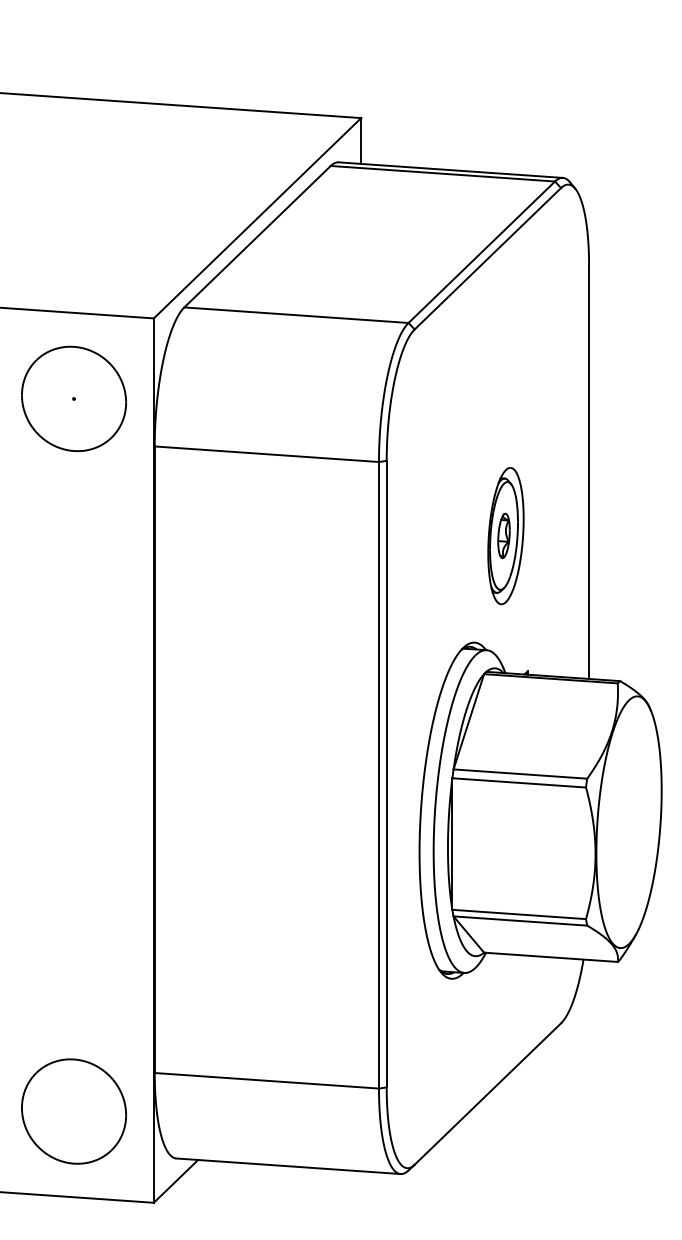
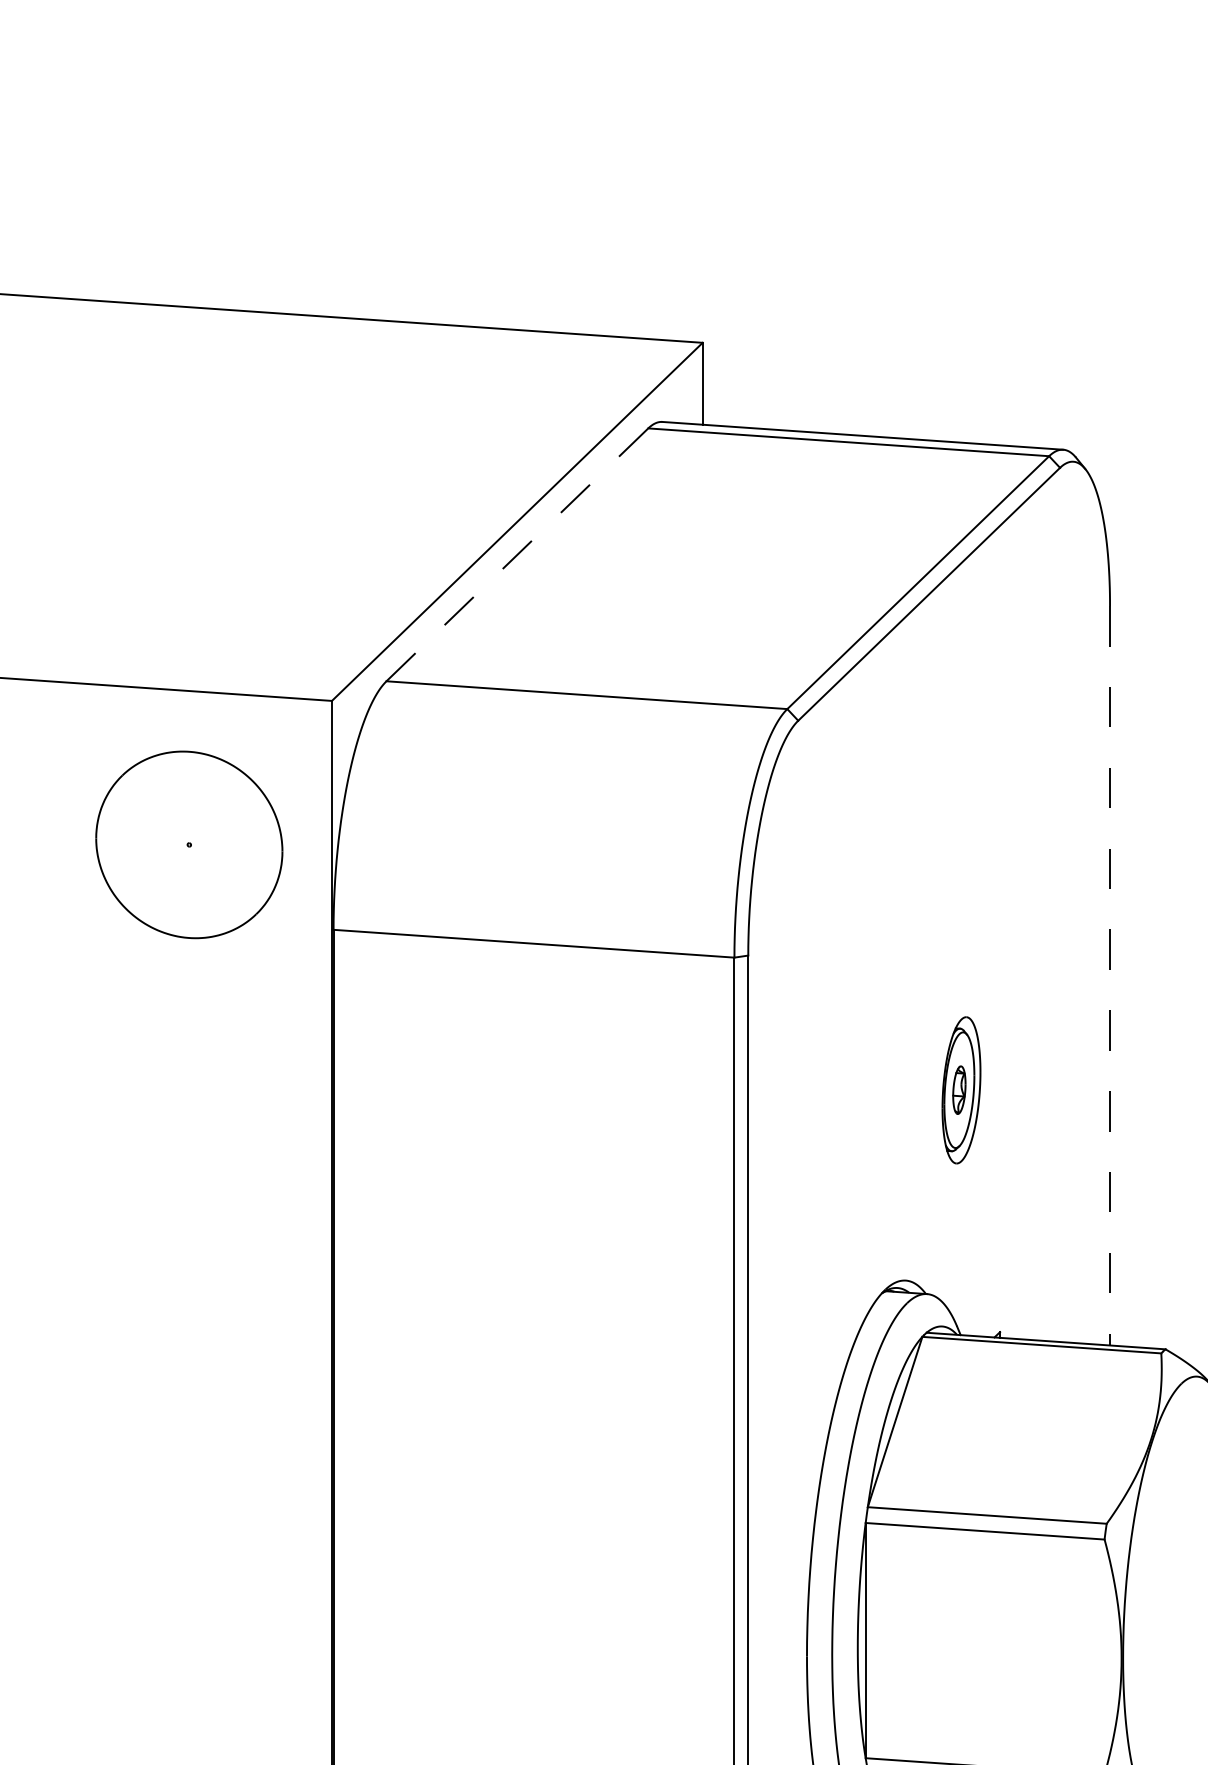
line: (257, 236) -> (517, 554), solid -> dashed
line: (589, 472) -> (1110, 976), solid -> dashed
part: (505, 536) -> (960, 1090), size x0.6

